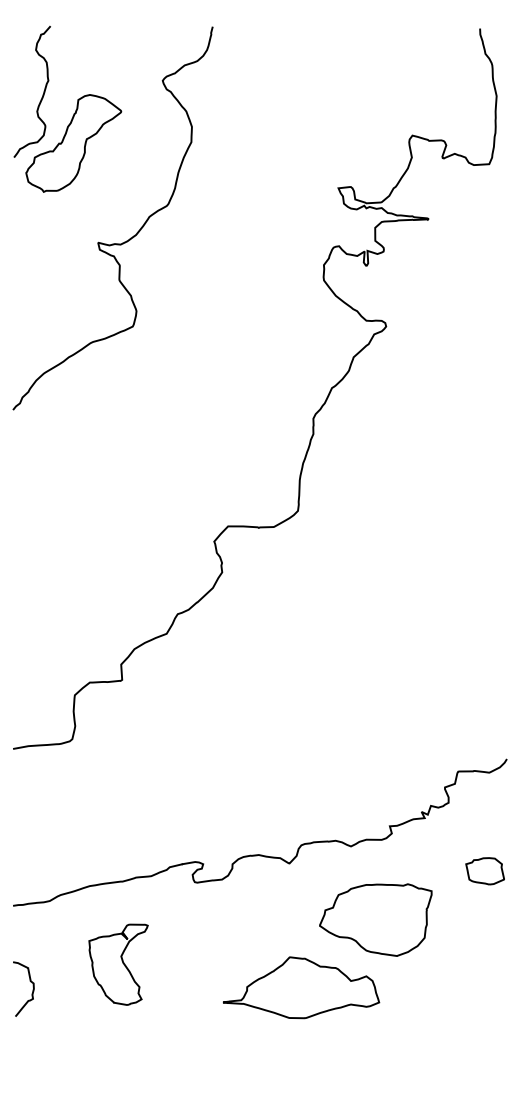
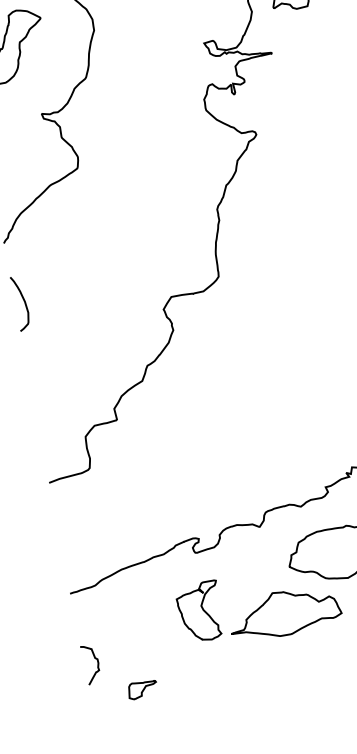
curve: (25, 494) -> (23, 301), added
part: (118, 964) -> (200, 612), moved
curve: (32, 989) -> (97, 663), moved
part: (87, 1055) -> (142, 689), added

